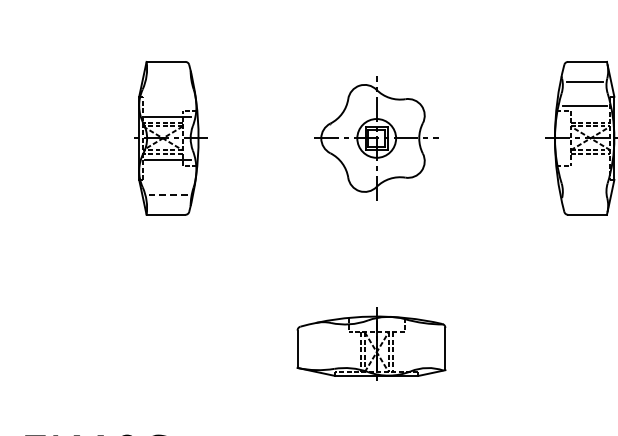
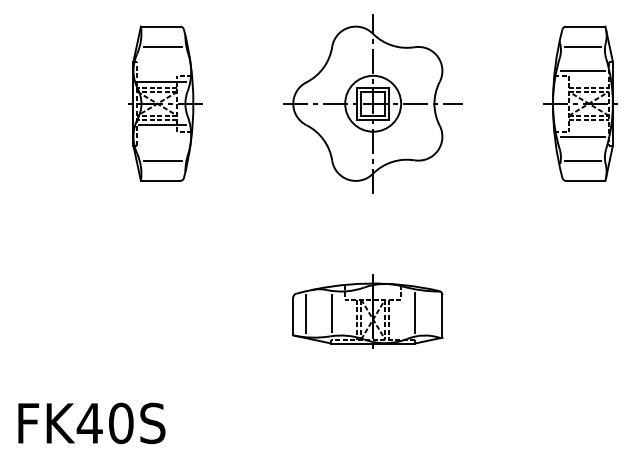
line: (167, 81) -> (162, 46), added
part: (376, 138) -> (372, 103), size x1.43
line: (584, 170) -> (582, 136), added
line: (167, 194) -> (162, 160), dashed -> solid
line: (584, 194) -> (582, 160), added
line: (417, 345) -> (414, 312), added
line: (336, 346) -> (332, 313), added
line: (310, 347) -> (306, 314), added

